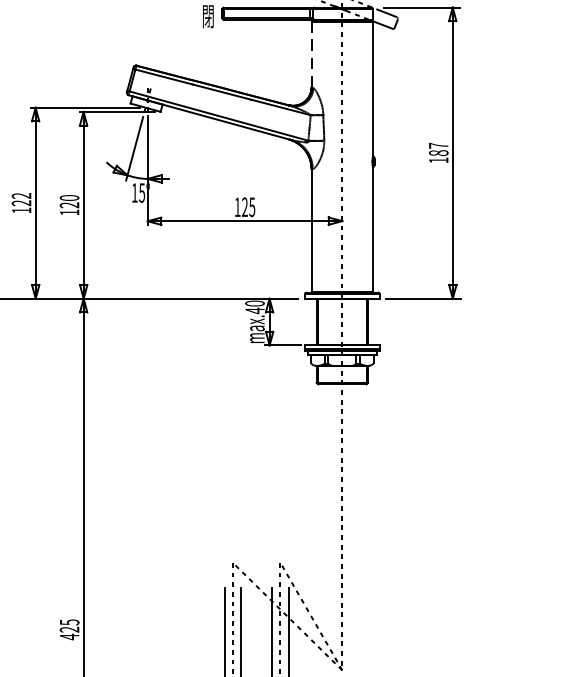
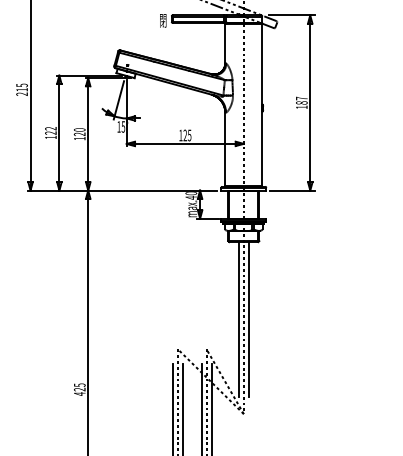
line: (311, 54) -> (225, 43), dashed -> solid
line: (333, 513) -> (238, 319), added
line: (350, 513) -> (248, 319), added

